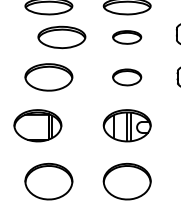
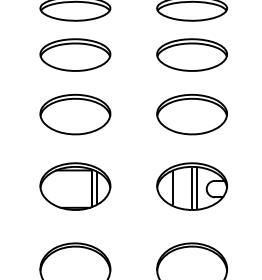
part: (61, 37) -> (74, 55), moved
part: (126, 37) -> (191, 55), size x1.67
part: (126, 77) -> (191, 114), size x1.67
part: (37, 125) -> (74, 186), moved

